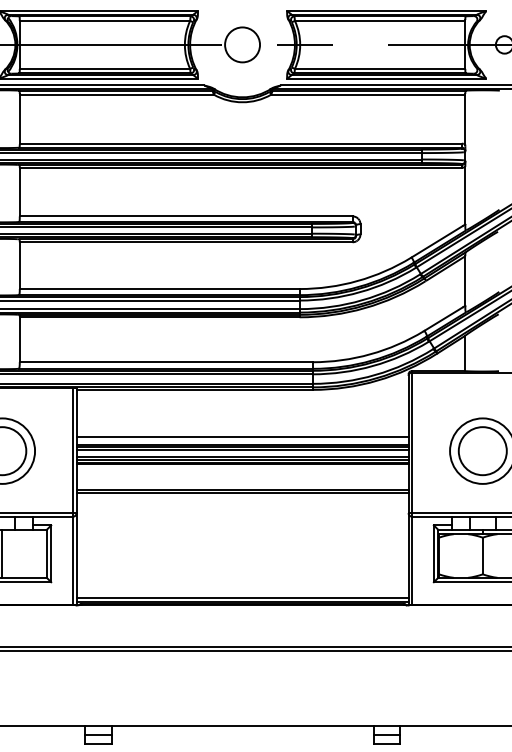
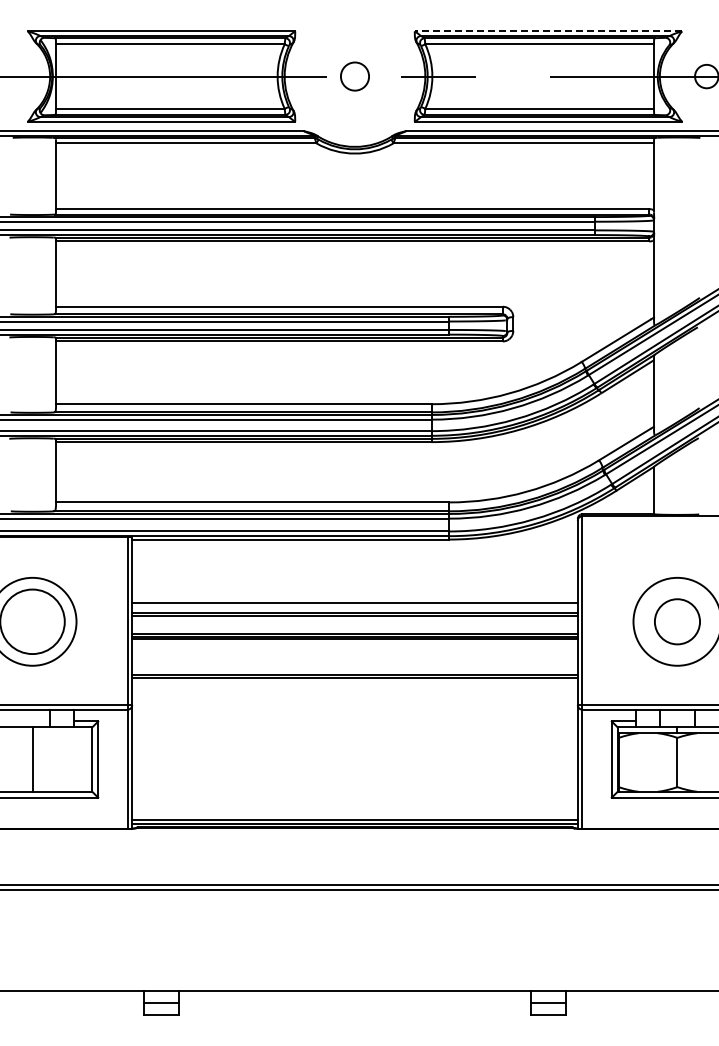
line: (386, 11) -> (548, 31), solid -> dashed
circle: (242, 44) -> (354, 76), size x0.6
line: (242, 450) -> (354, 620), removed
circle: (482, 450) -> (677, 621), size x0.7
line: (242, 456) -> (354, 628), removed

